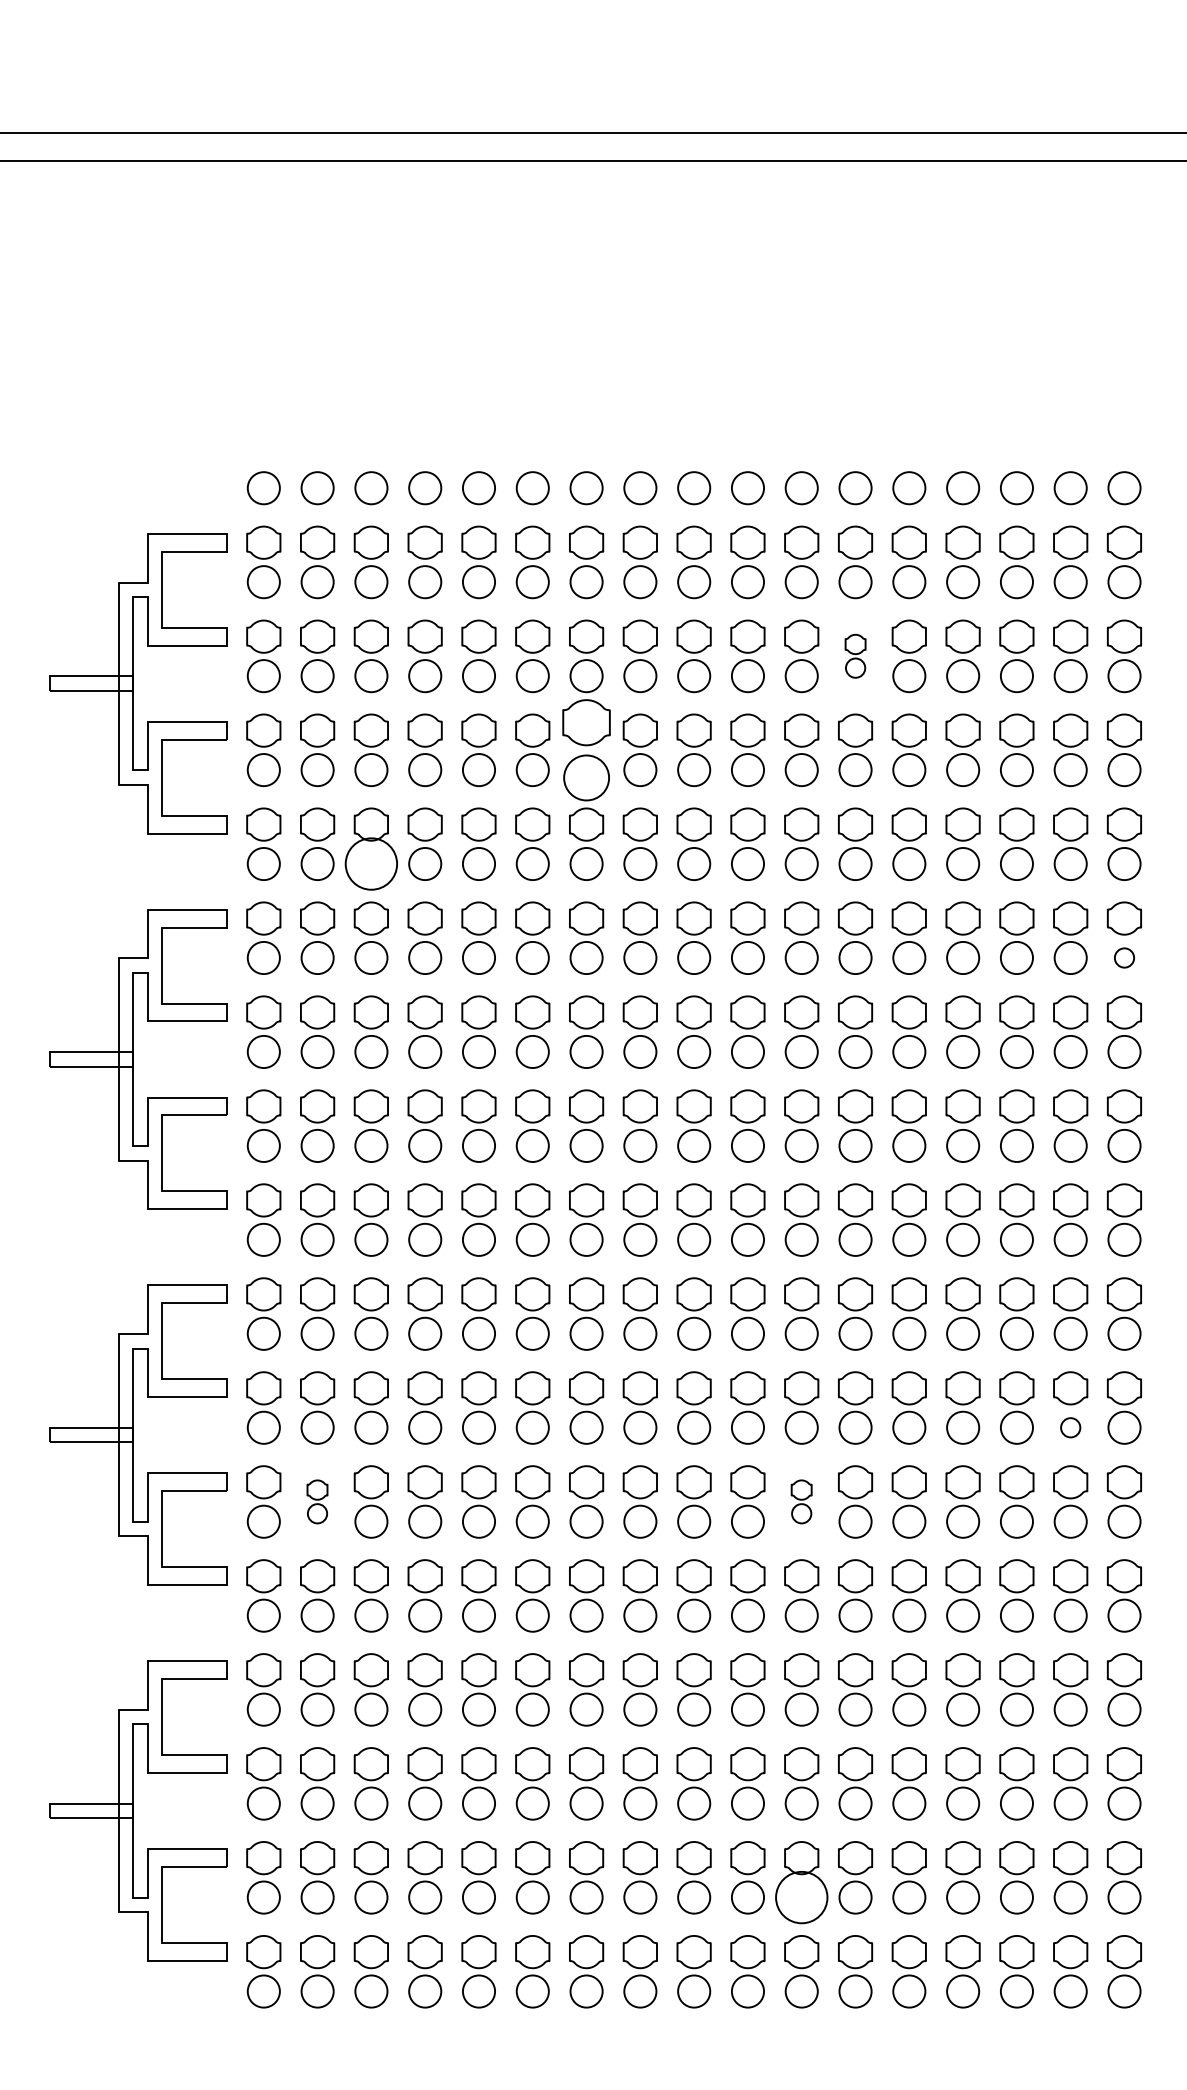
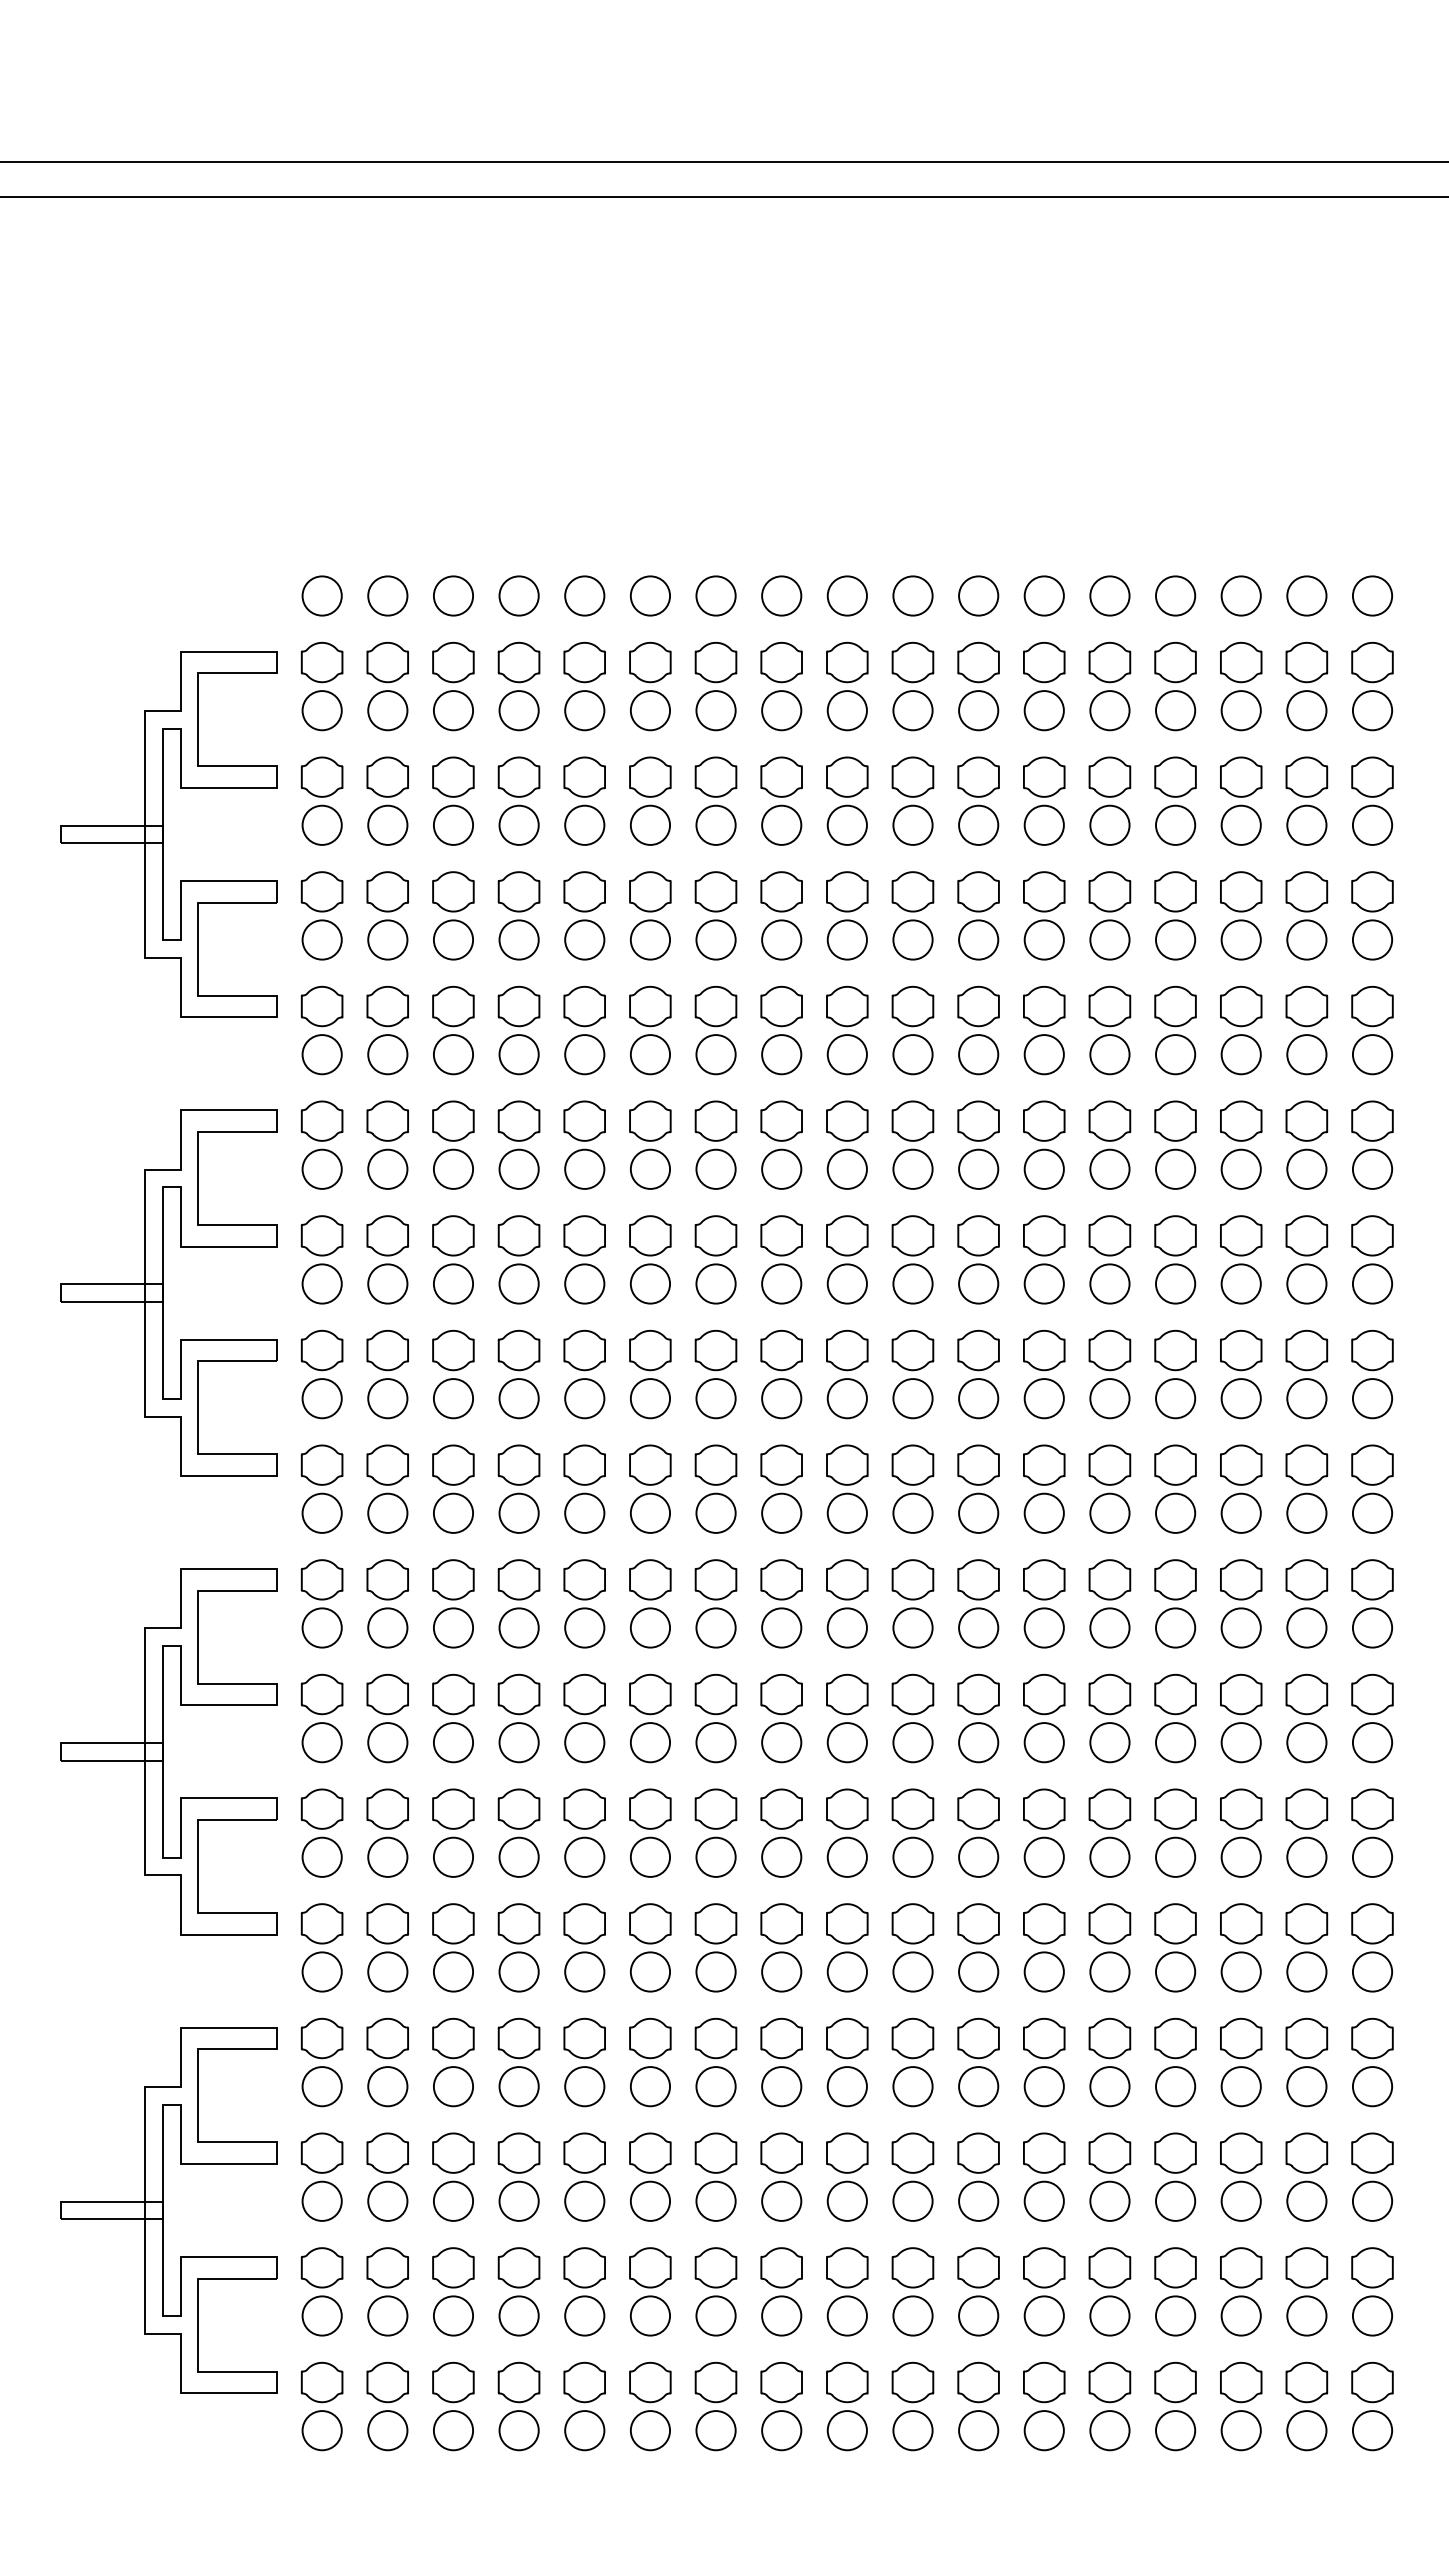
part: (855, 655) -> (1044, 800), size x1.67
part: (586, 750) -> (715, 915), size x0.71
circle: (371, 863) -> (453, 1054), size x0.62
circle: (1124, 957) -> (1372, 1168), size x1.67
circle: (1070, 1427) -> (1306, 1742), size x1.67
part: (317, 1501) -> (387, 1832), size x1.67
part: (801, 1501) -> (978, 1832), size x1.67
circle: (801, 1897) -> (978, 2315), size x0.62

